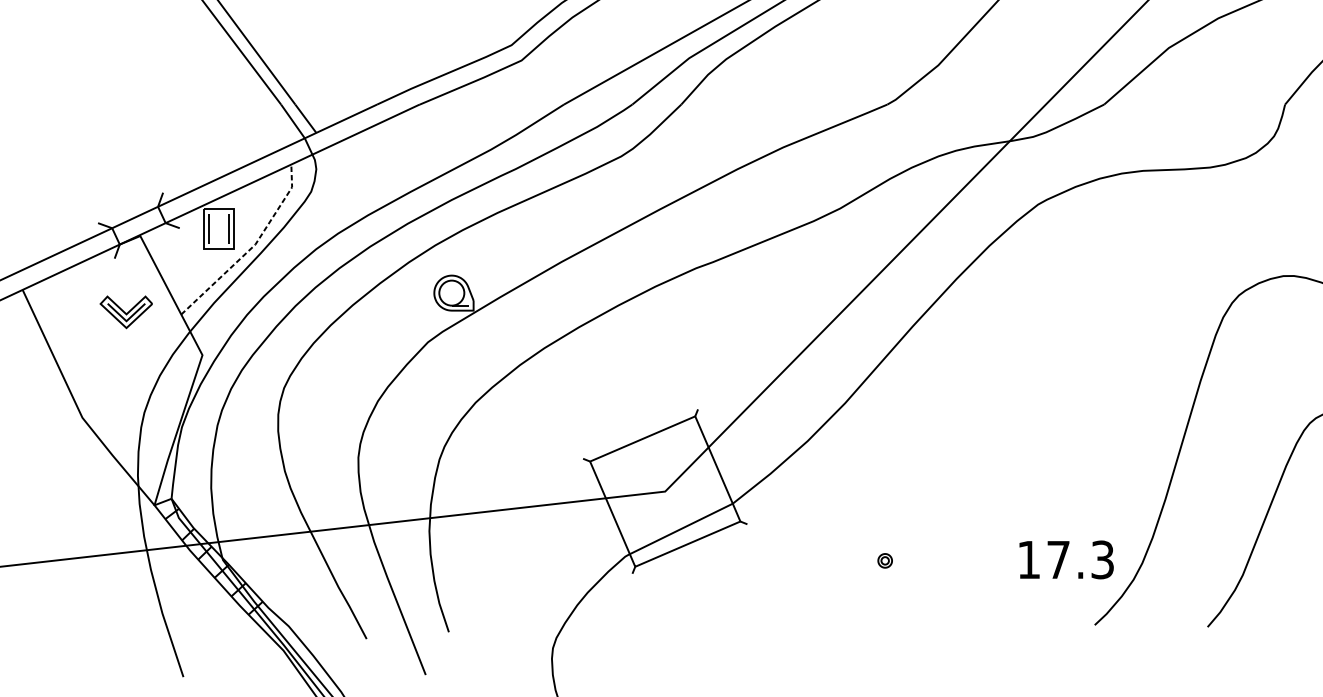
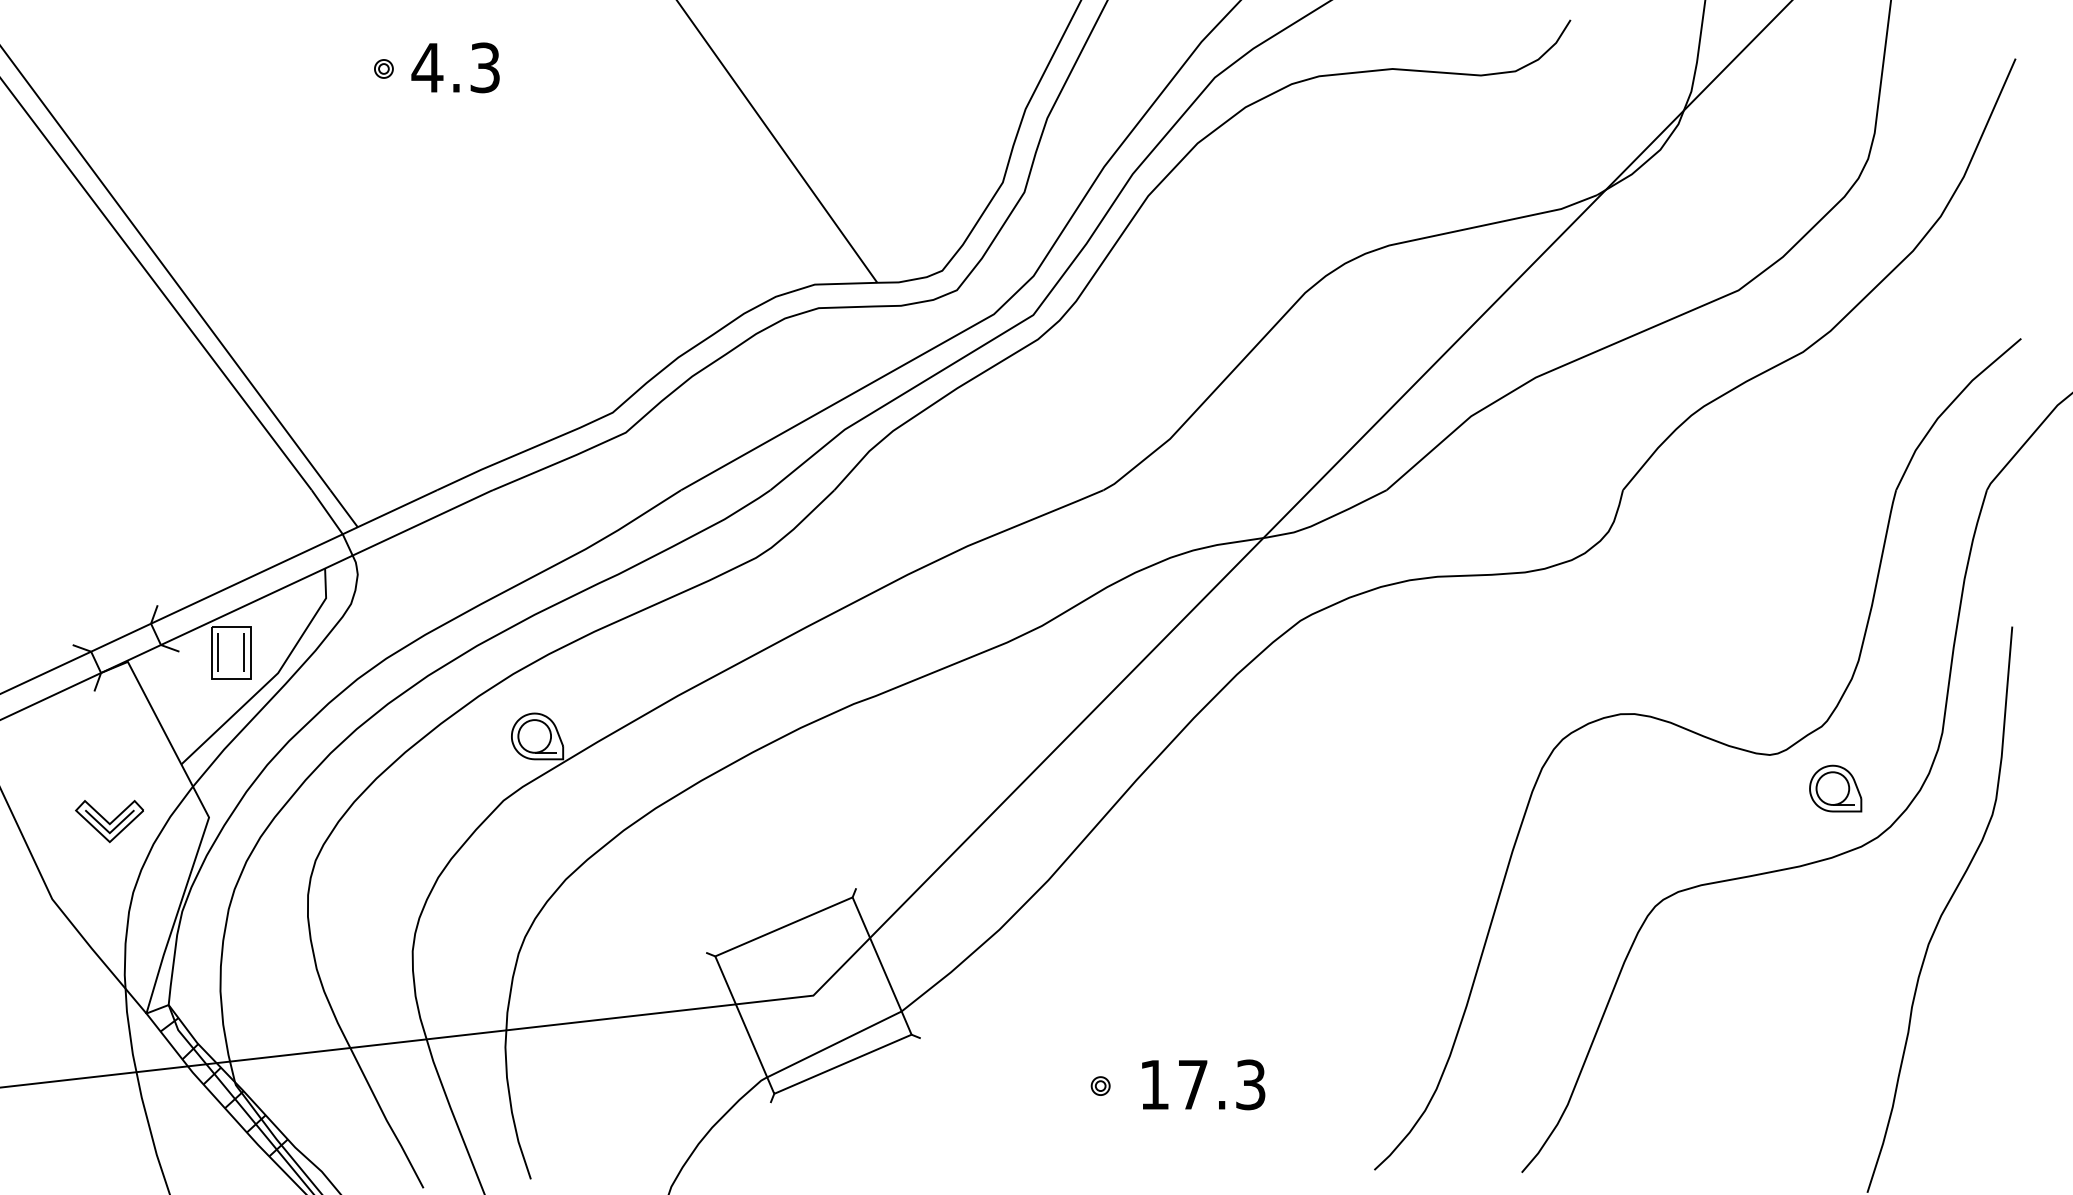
line: (251, 248) -> (273, 677), dashed -> solid
part: (126, 312) -> (109, 821), moved
text: (1066, 559) -> (1203, 1084), moved

